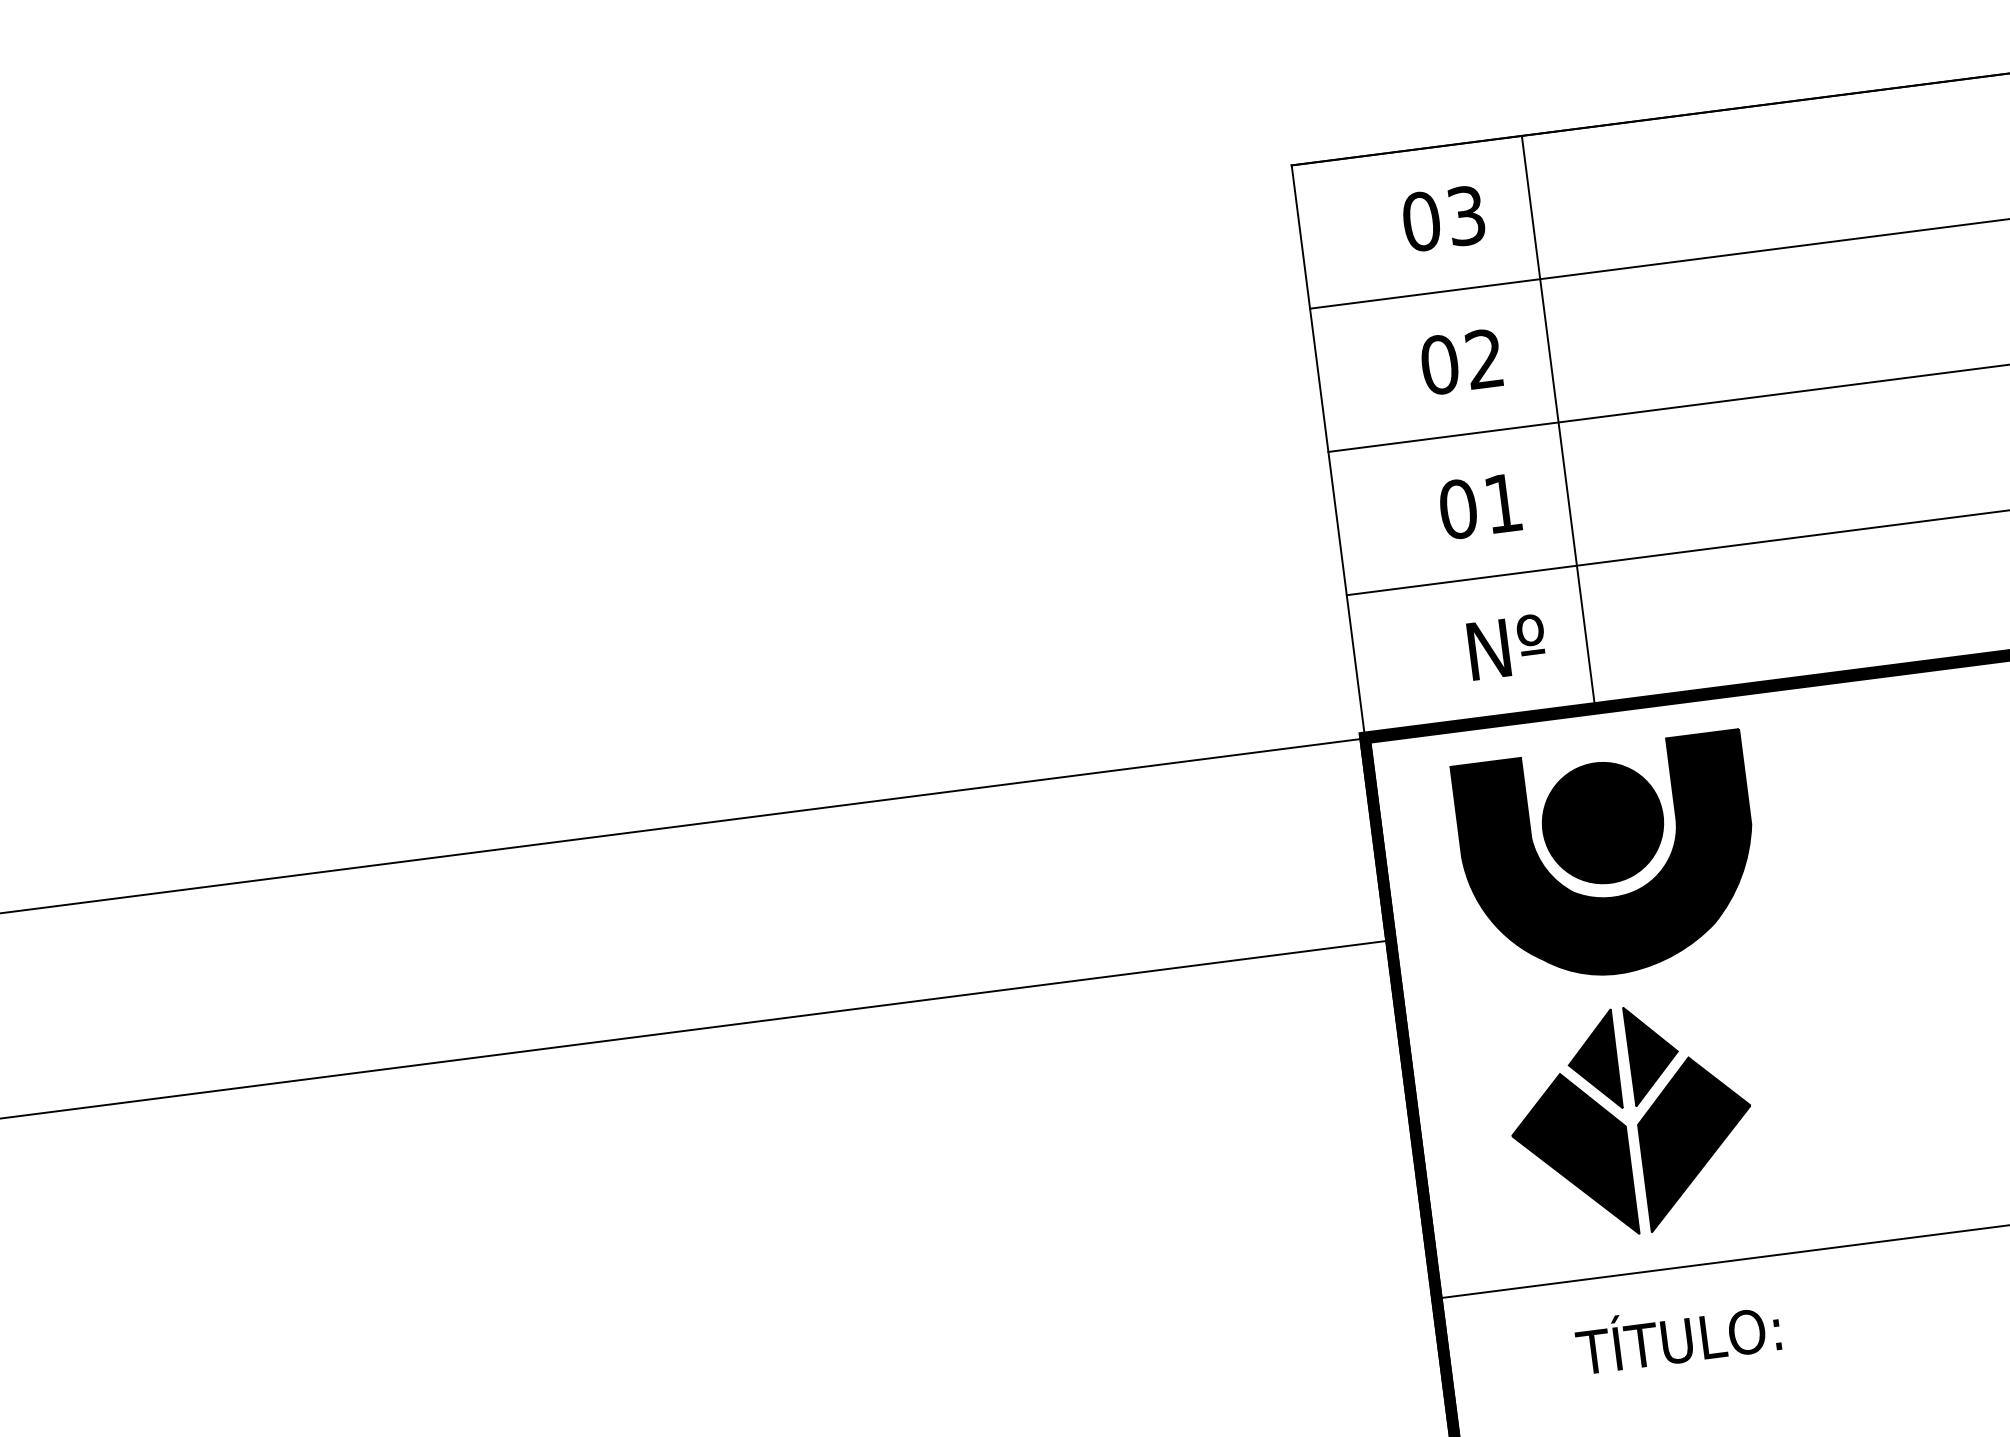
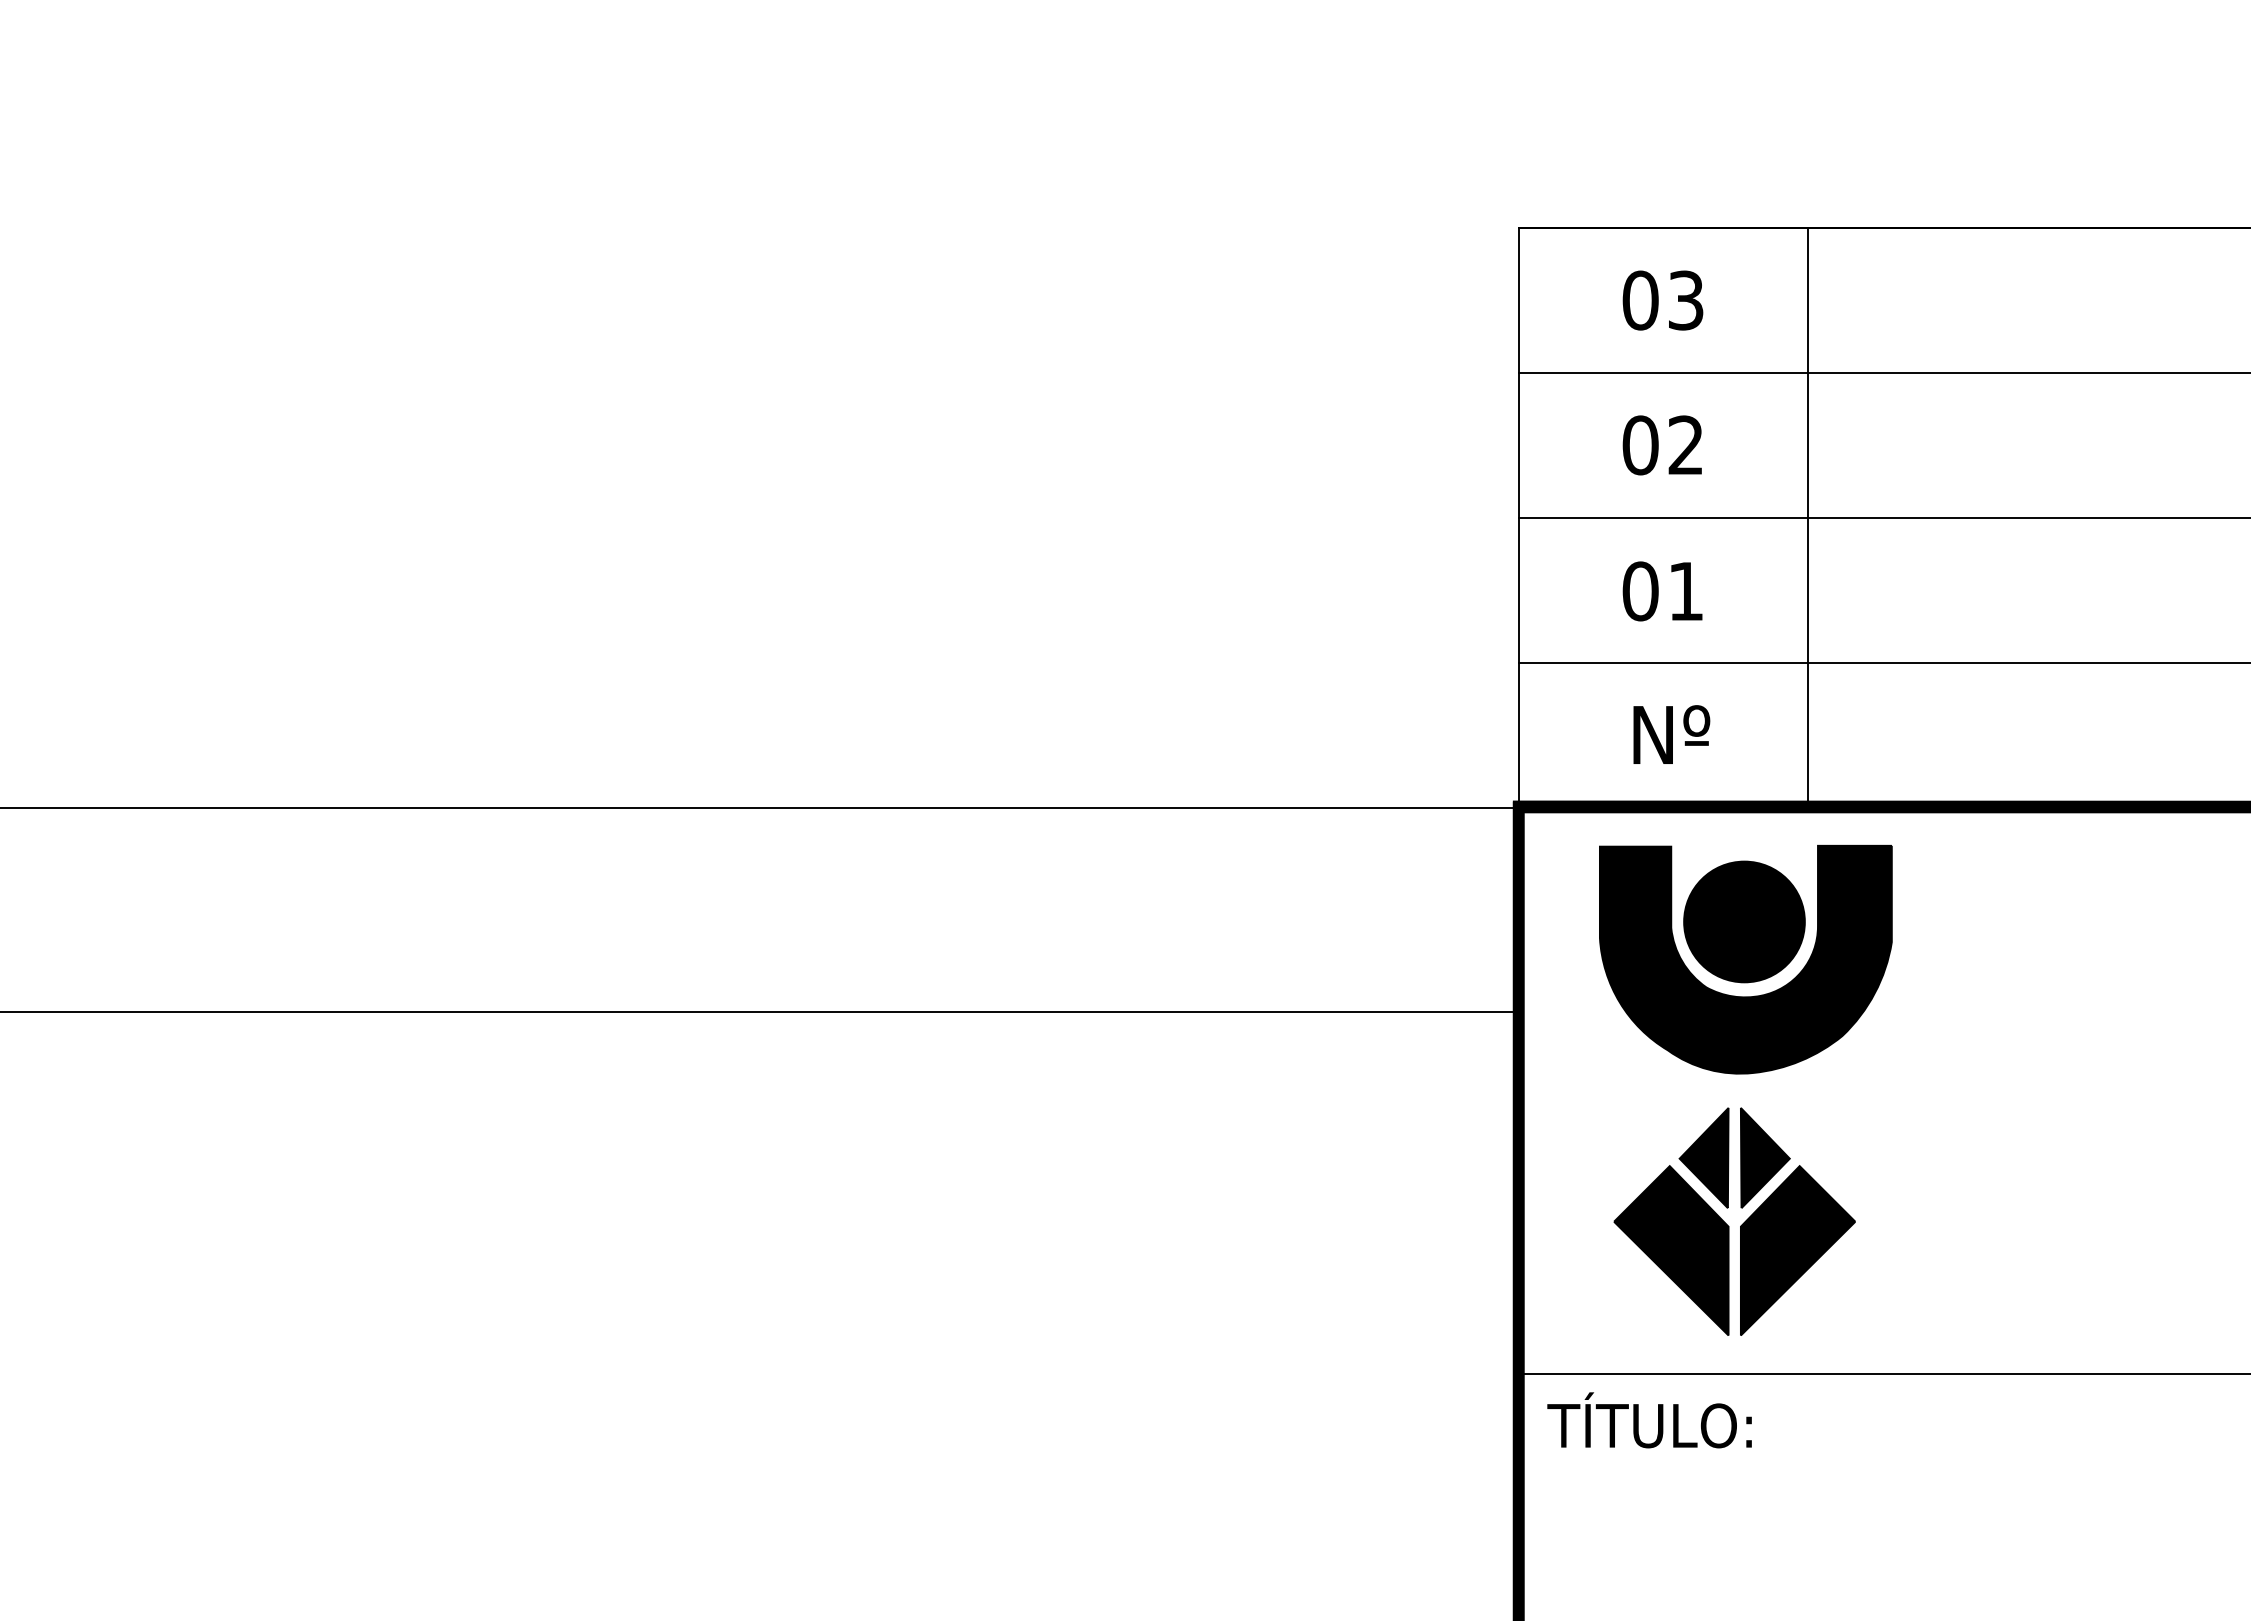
line: (1558, 422) -> (1808, 517), moved
text: (1677, 1335) -> (1649, 1420), moved

